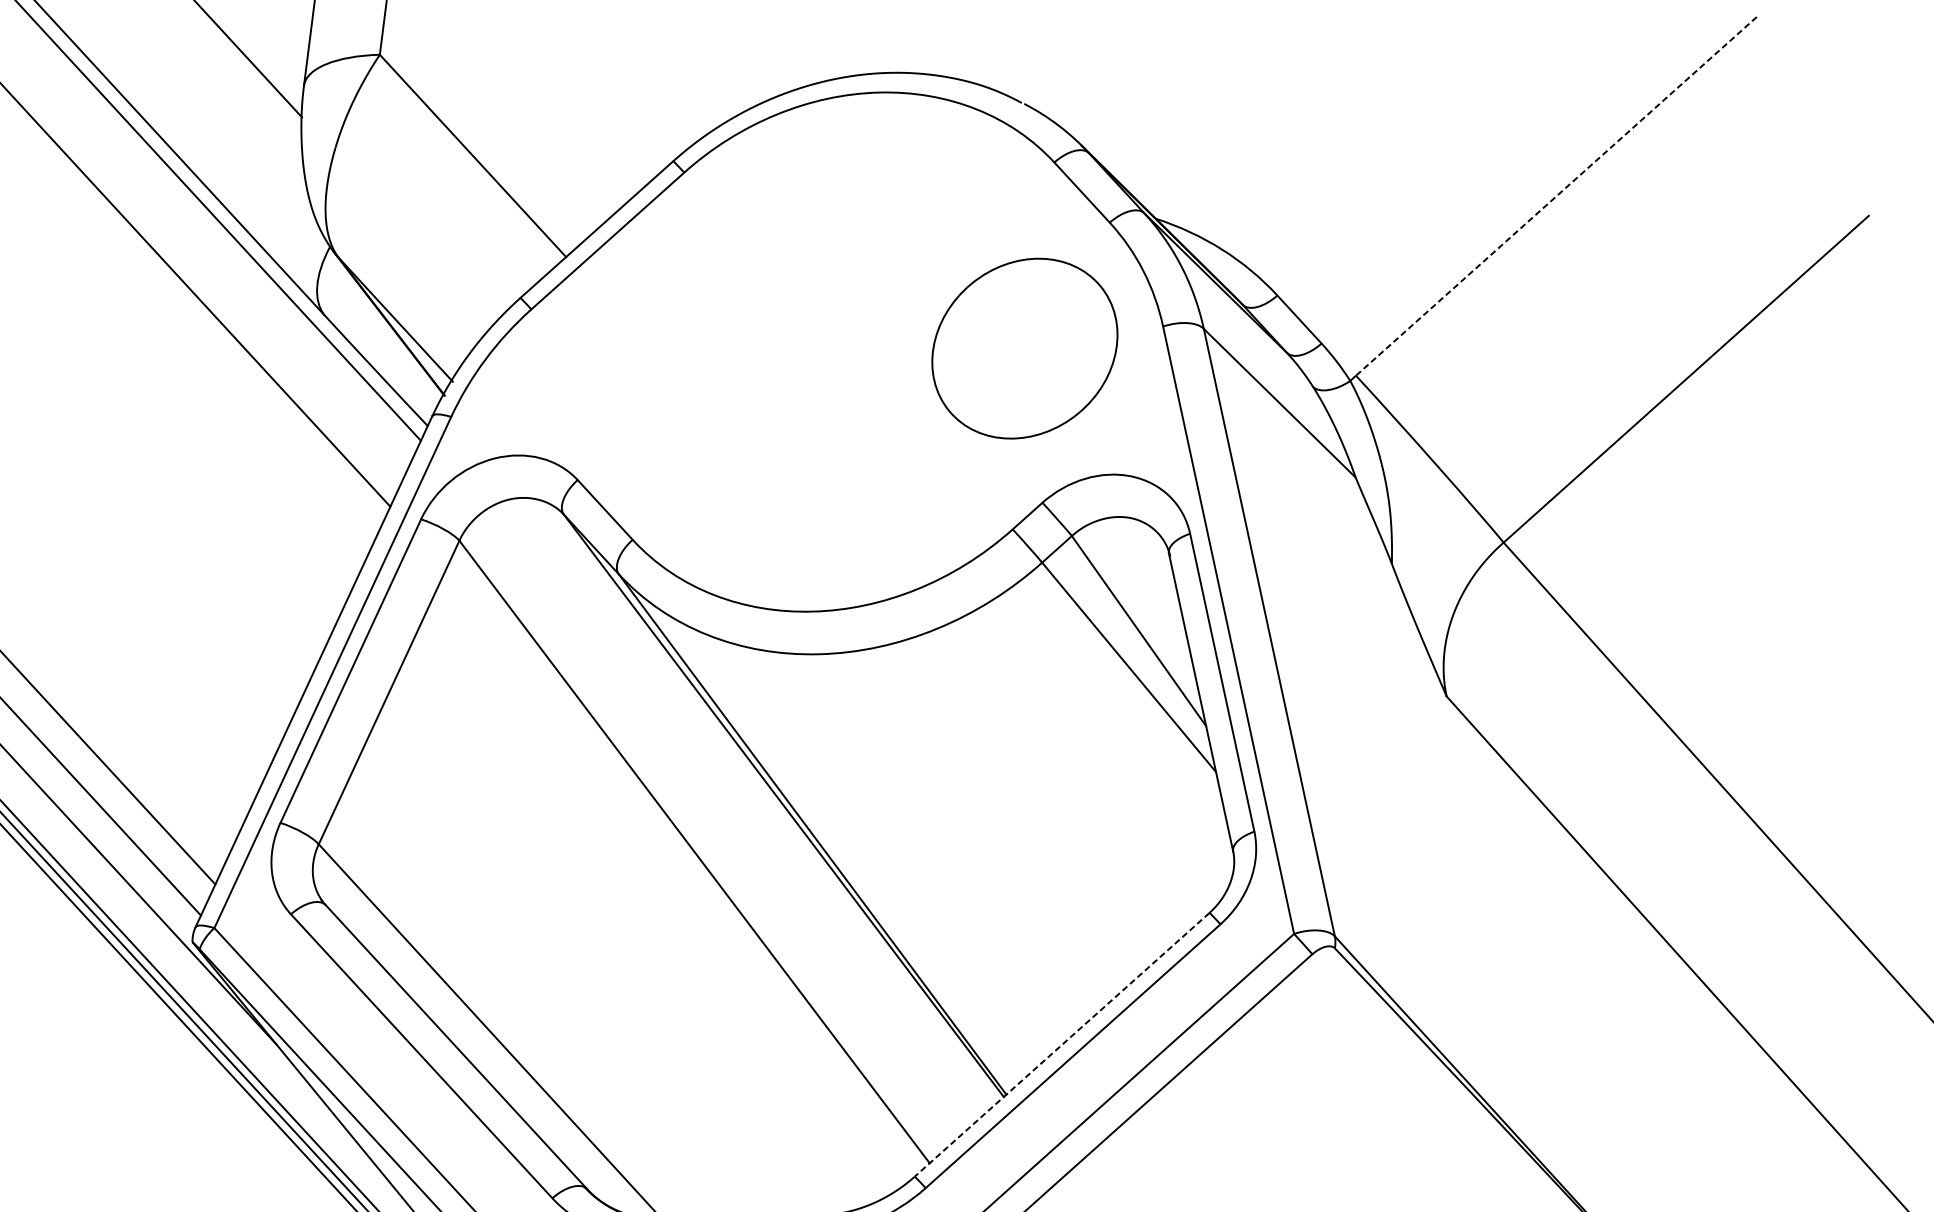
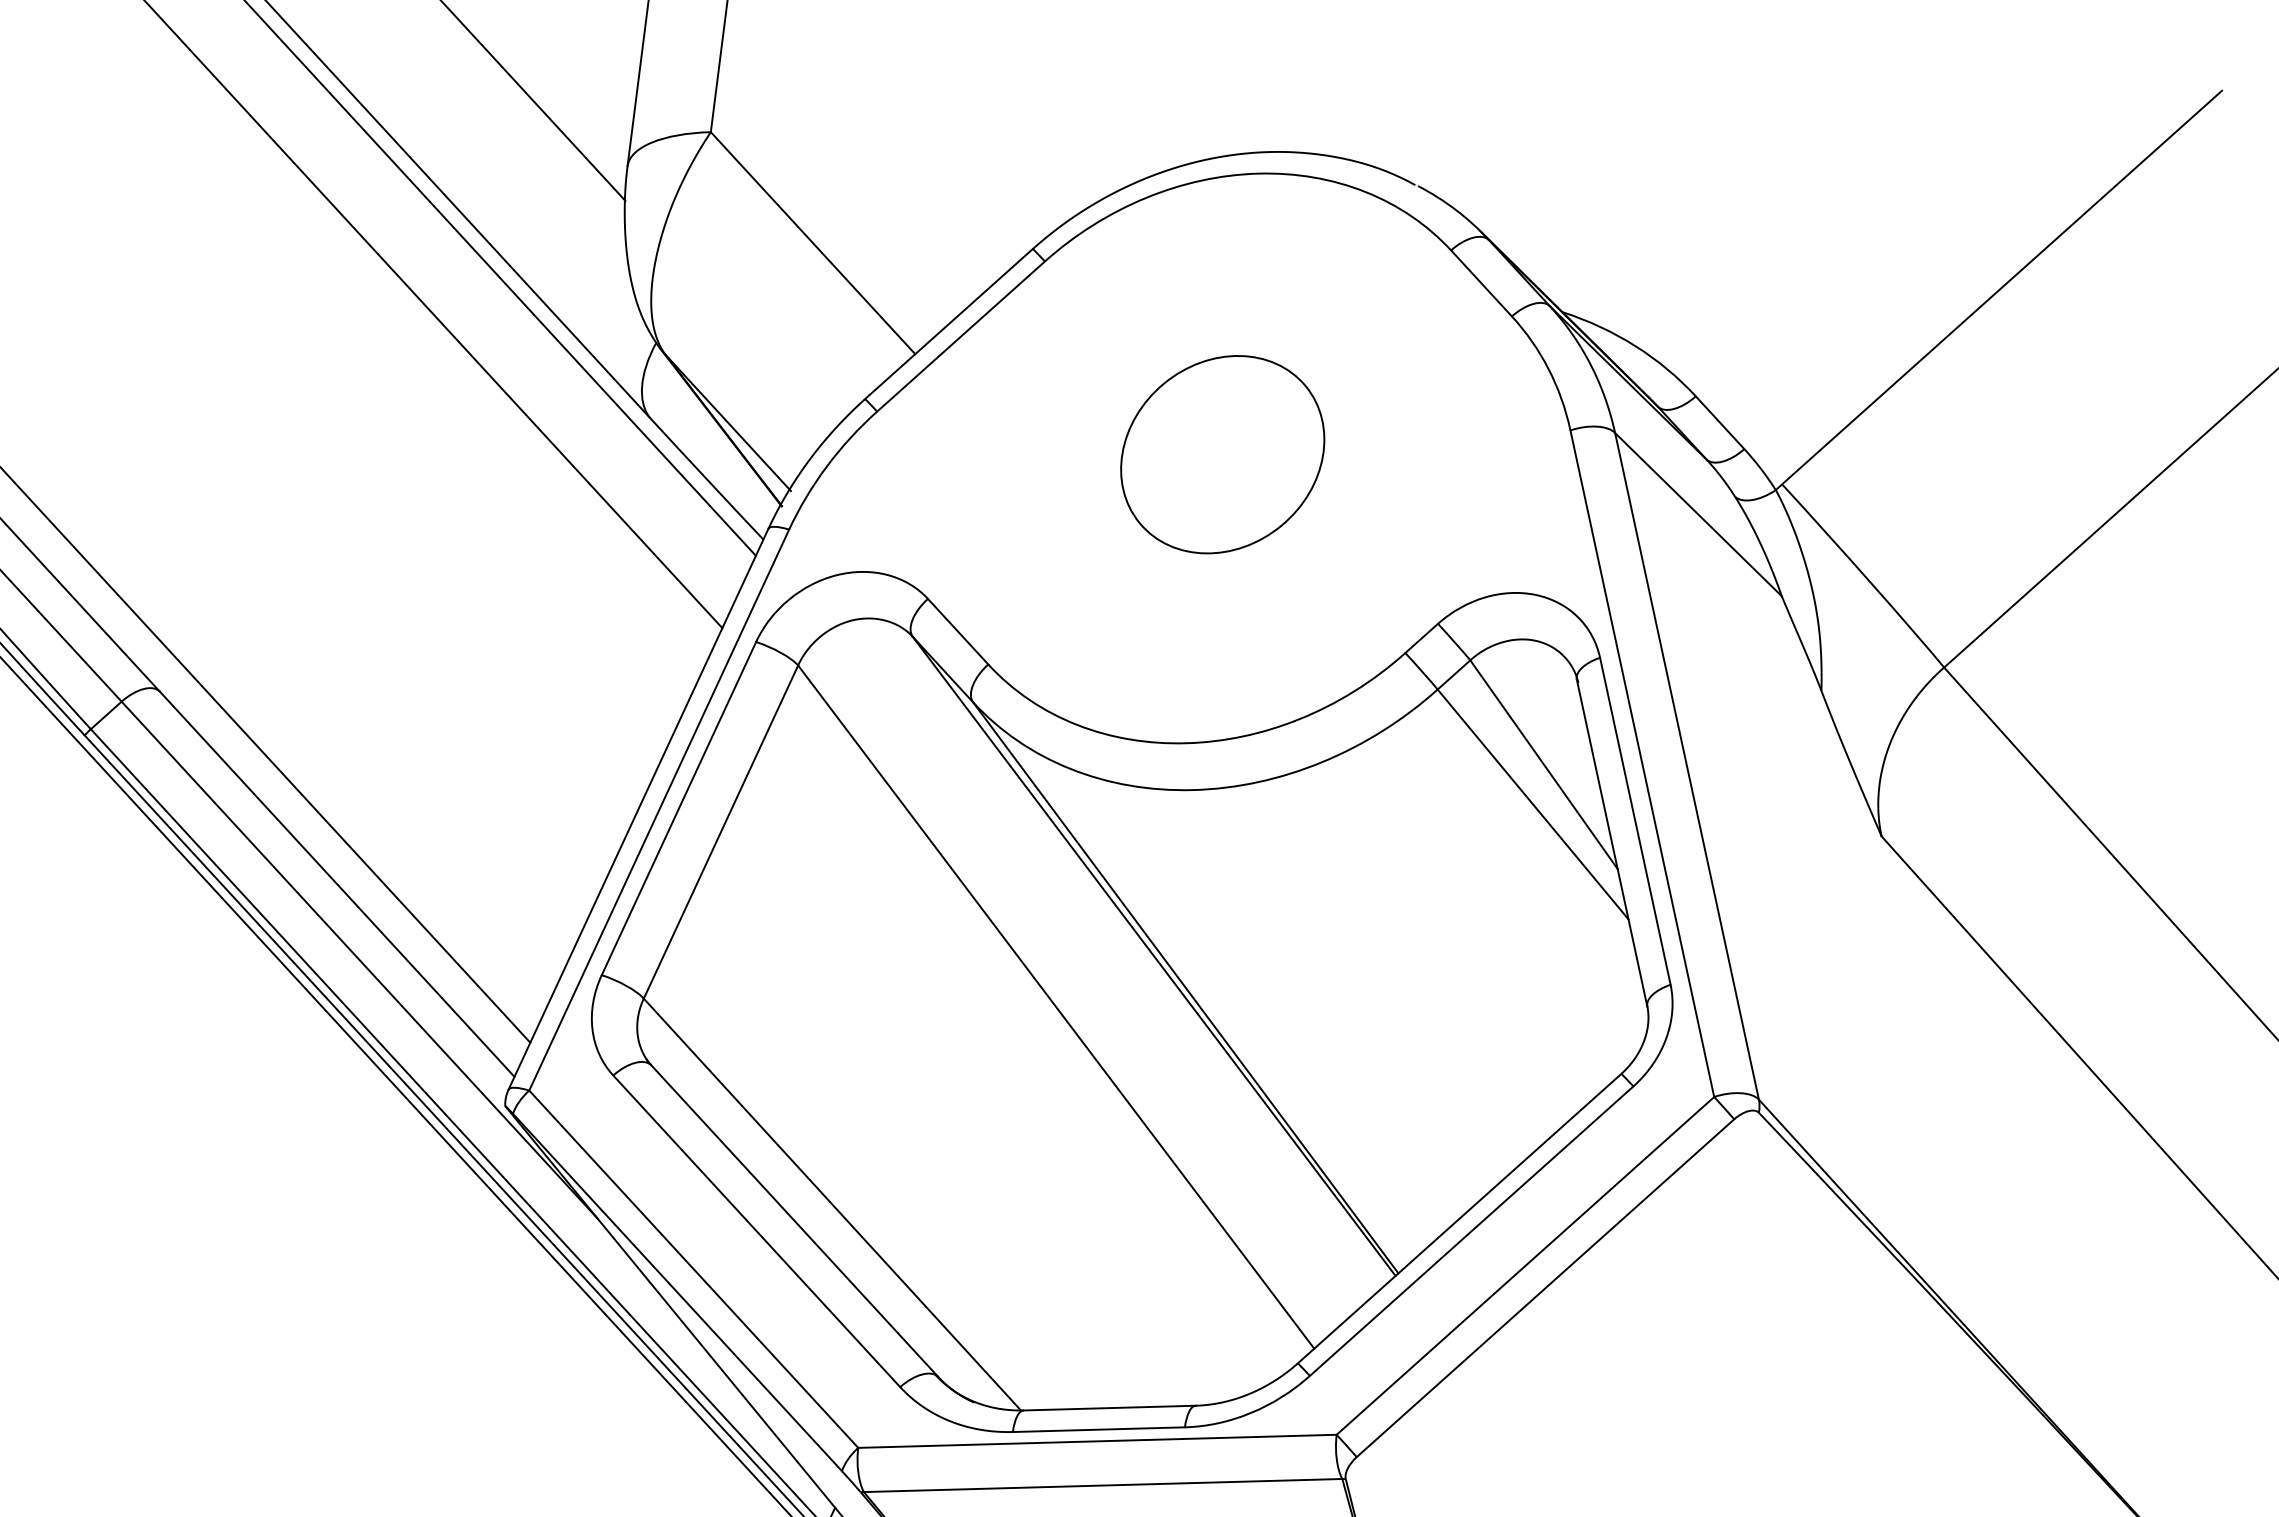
line: (1555, 196) -> (2001, 287), dashed -> solid
part: (1024, 348) -> (1222, 454), moved
line: (1062, 1045) -> (1459, 1219), dashed -> solid

